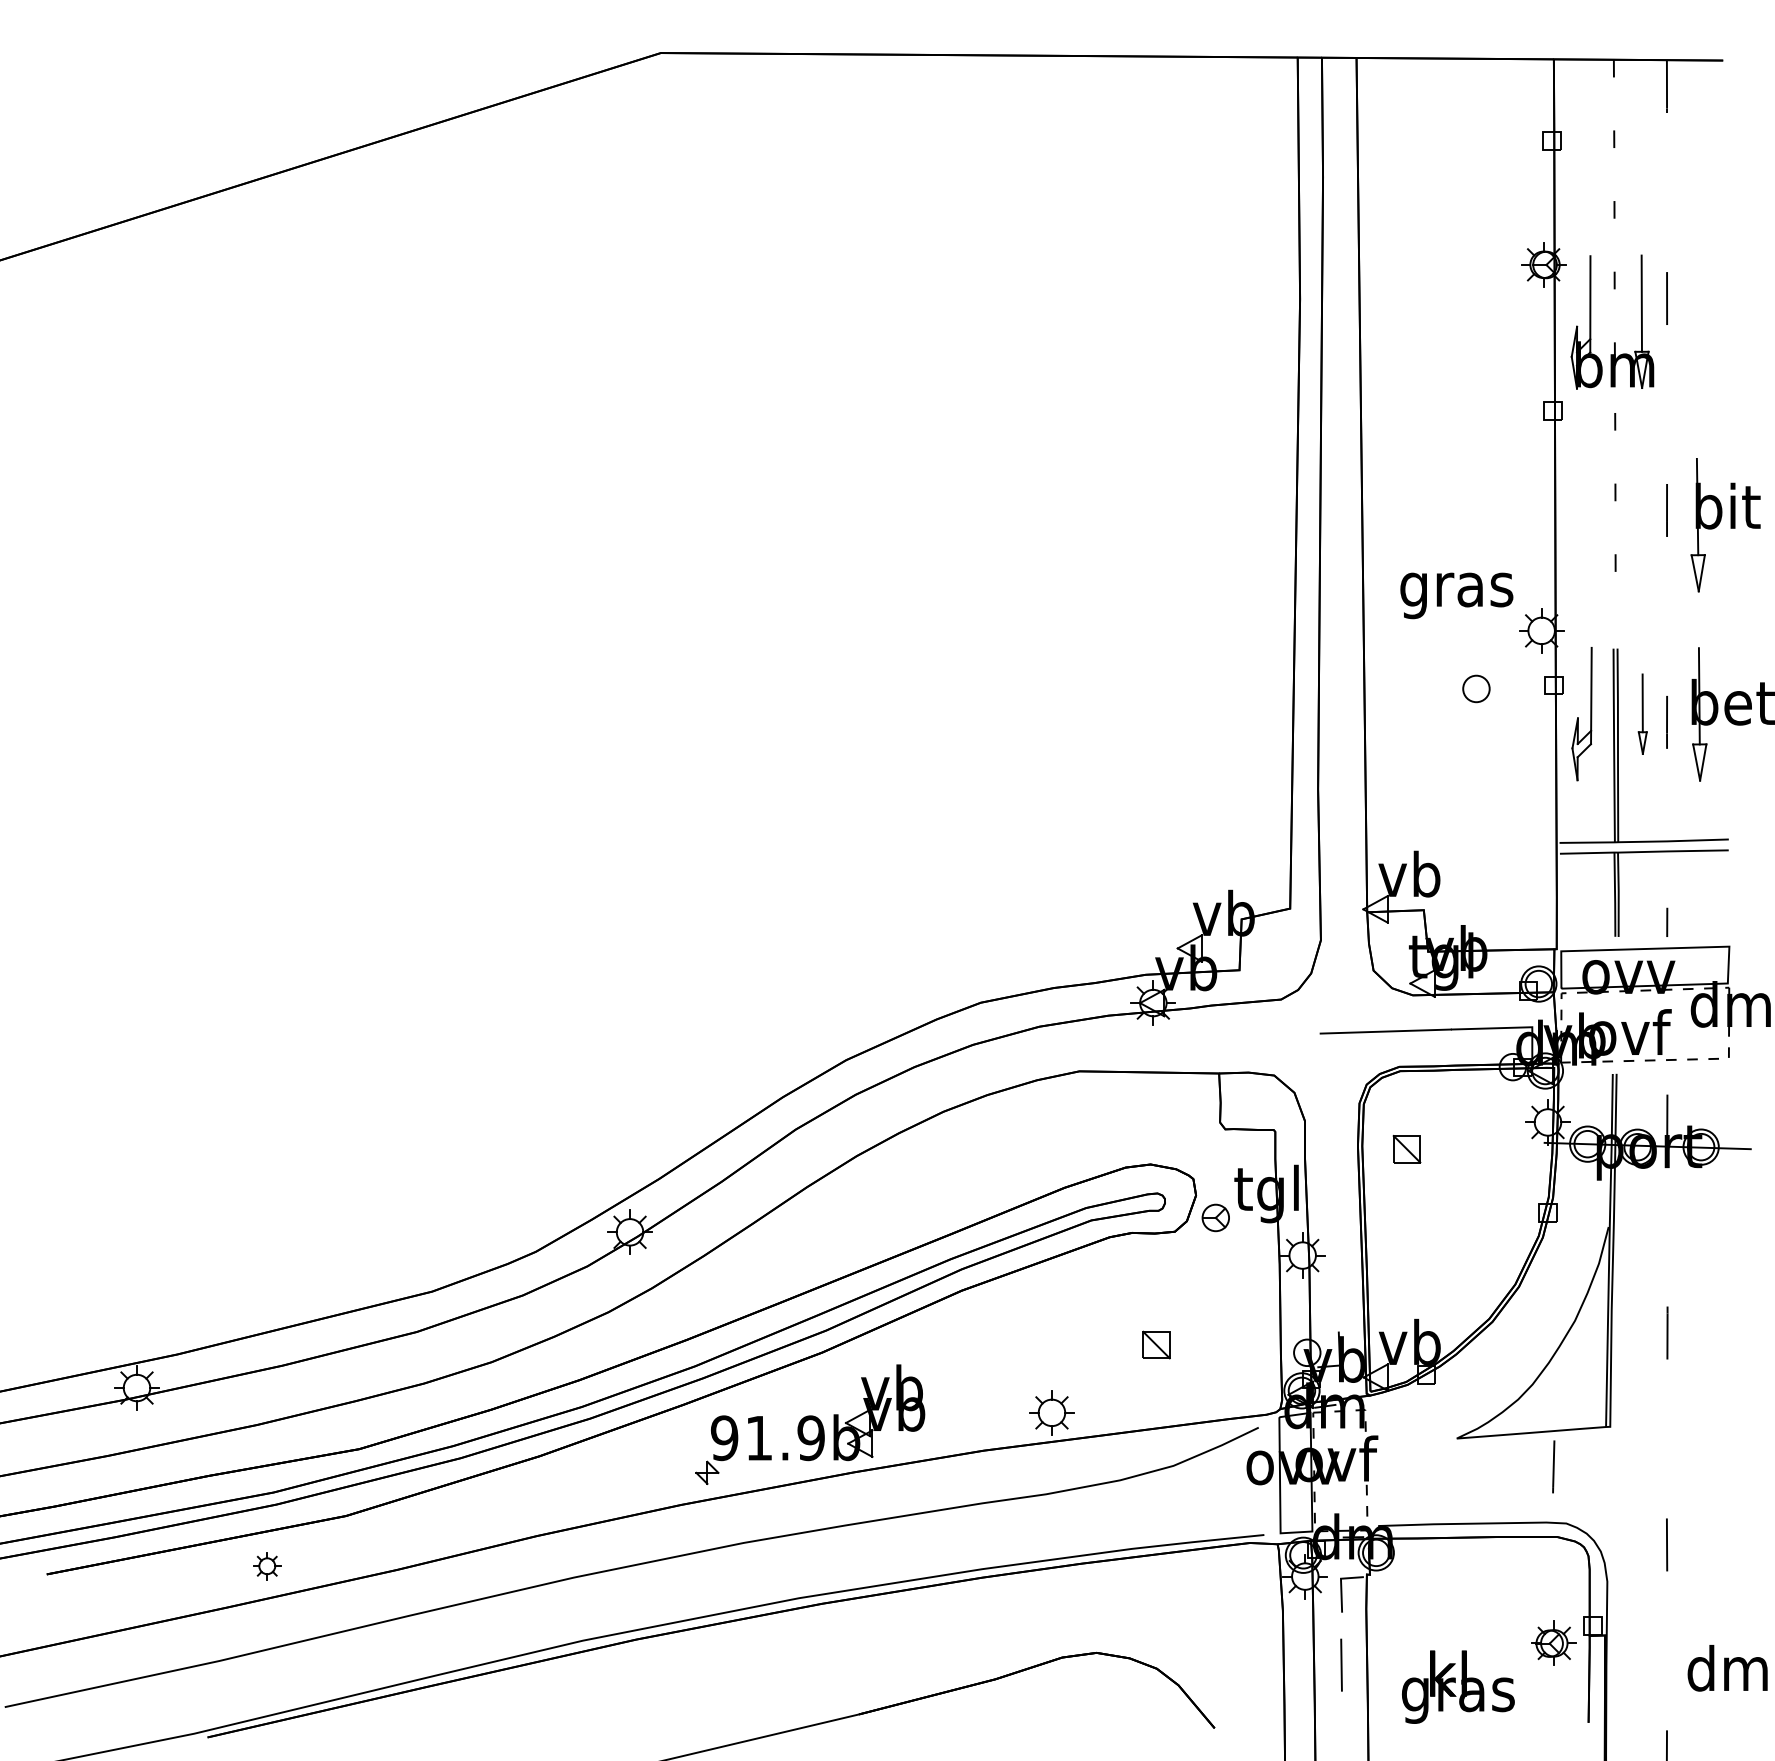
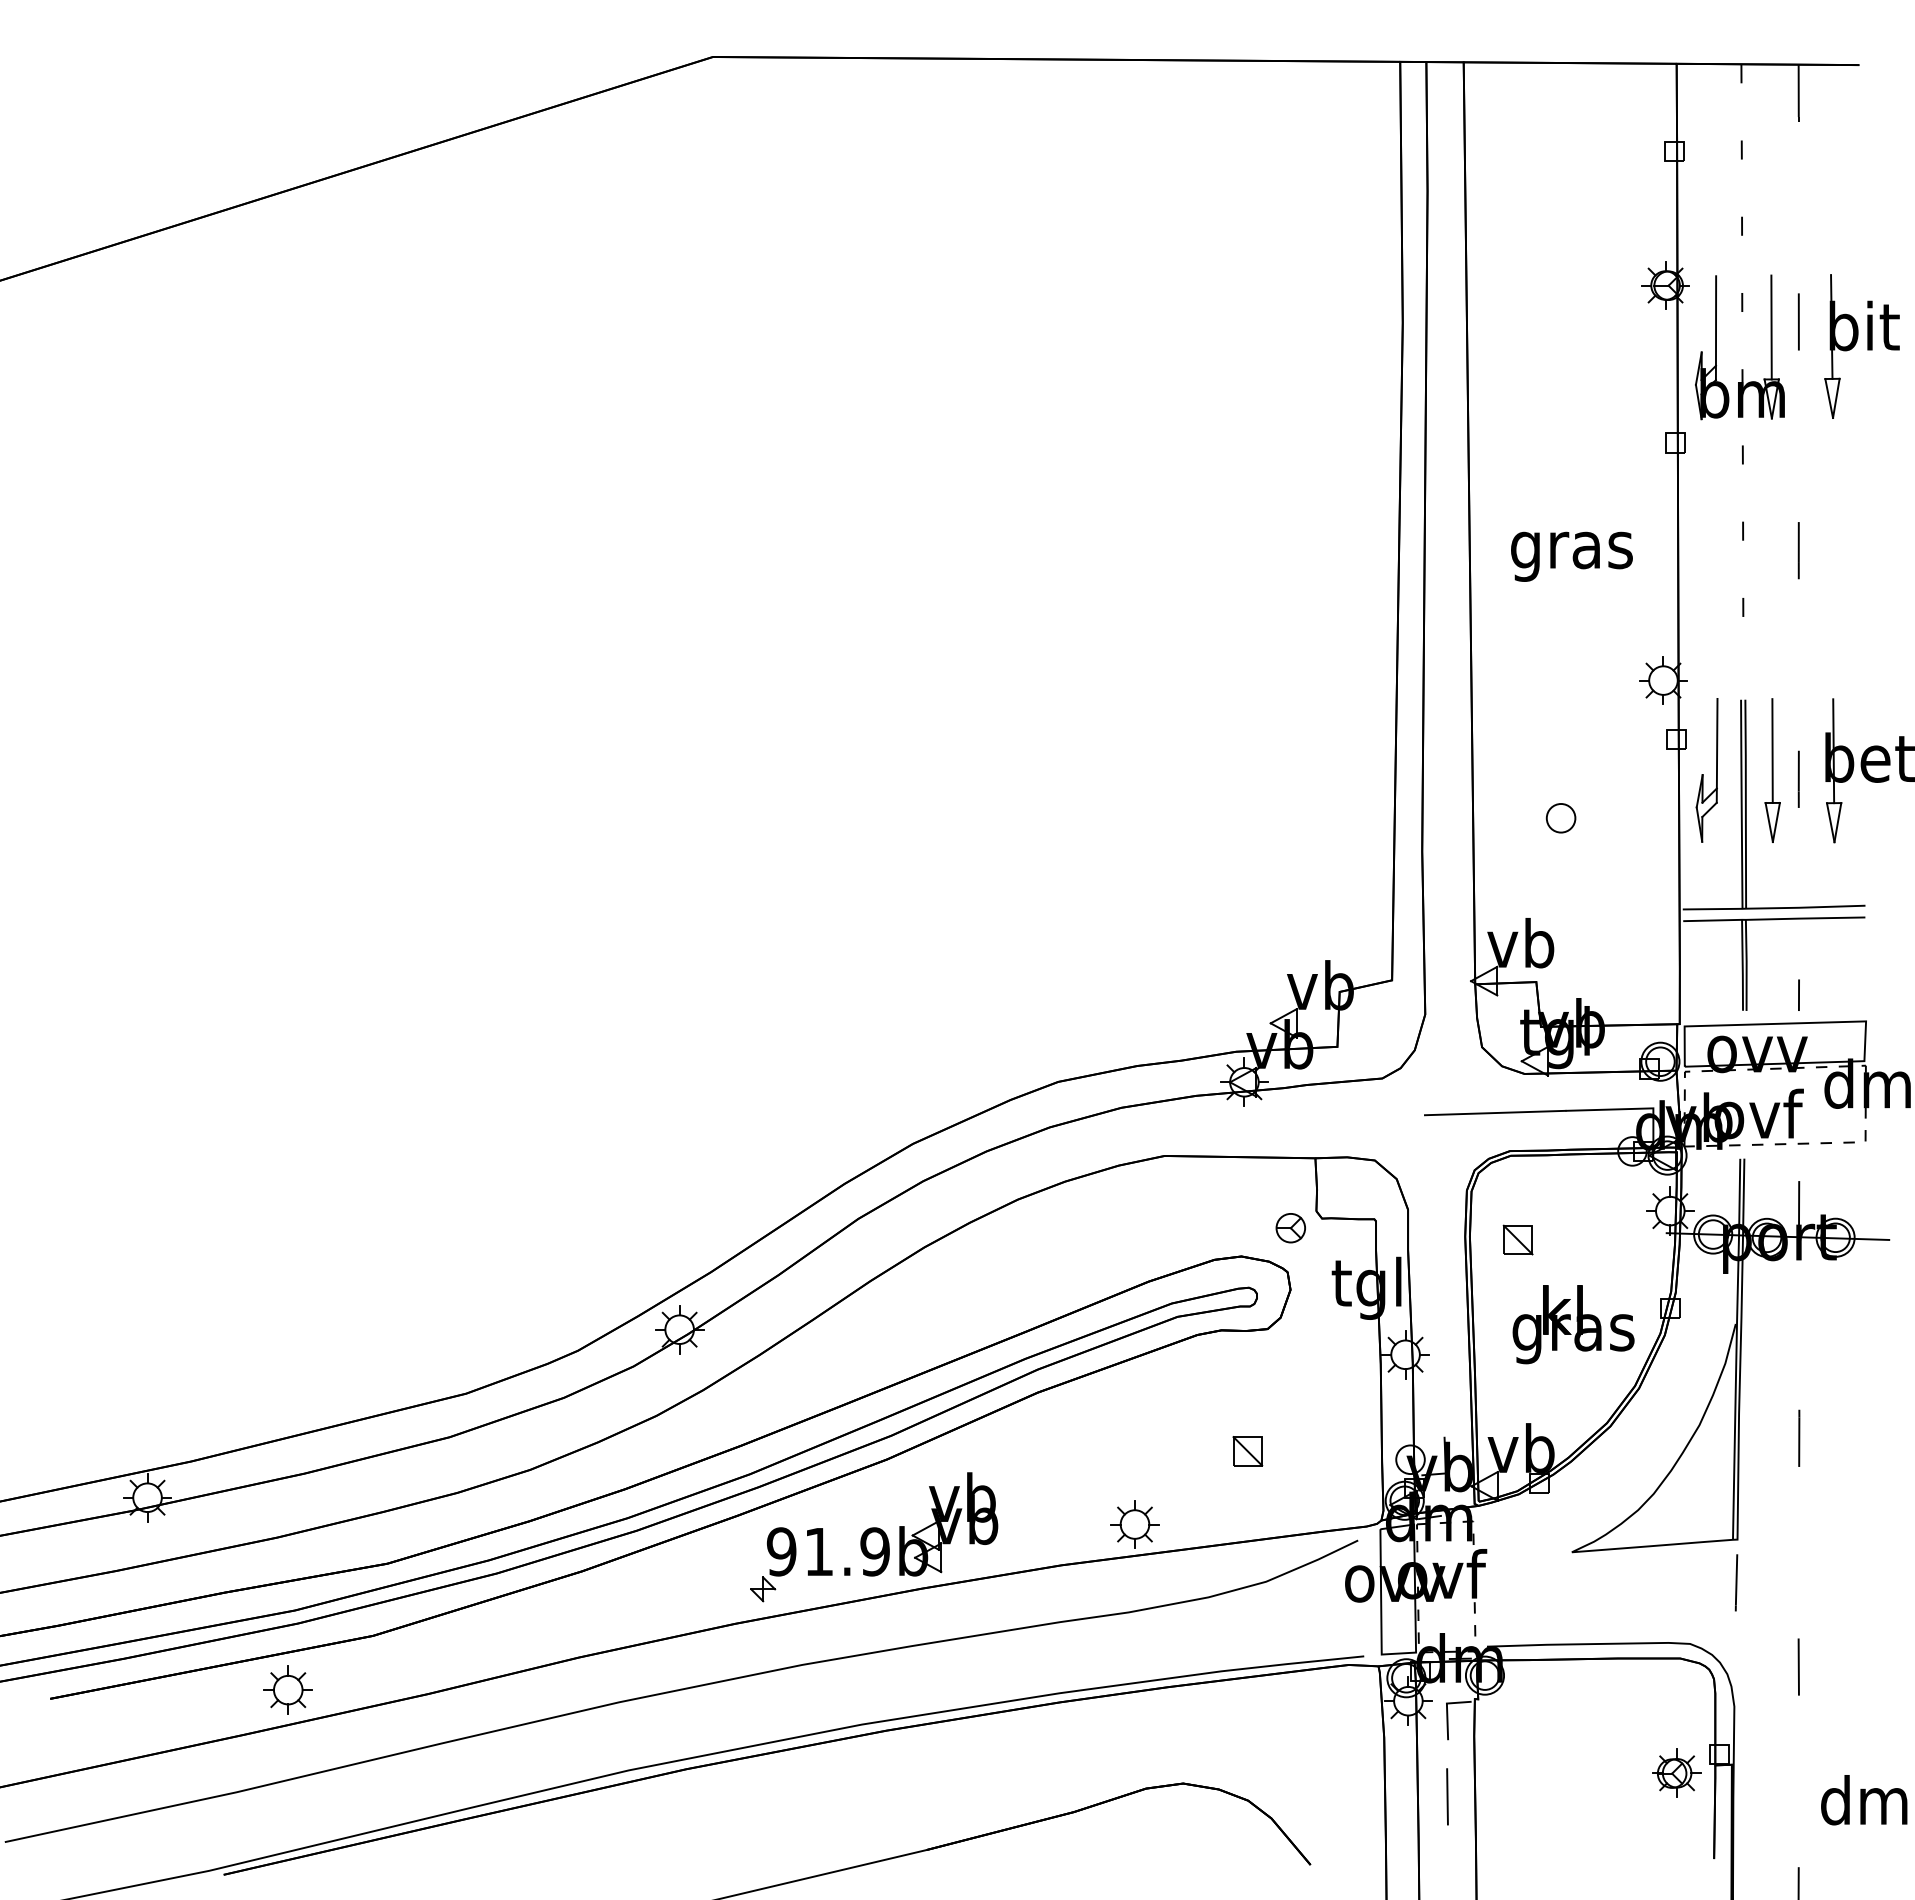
part: (1725, 525) -> (1861, 346), moved
text: (1456, 595) -> (1571, 556), moved
part: (1475, 689) -> (1560, 818), moved
part: (1642, 714) -> (1772, 770), size x1.67
part: (1215, 1218) -> (1290, 1228), moved
line: (1553, 1466) -> (1736, 1582), moved
part: (266, 1565) -> (287, 1689), size x1.67
text: (1458, 1687) -> (1573, 1324), moved

